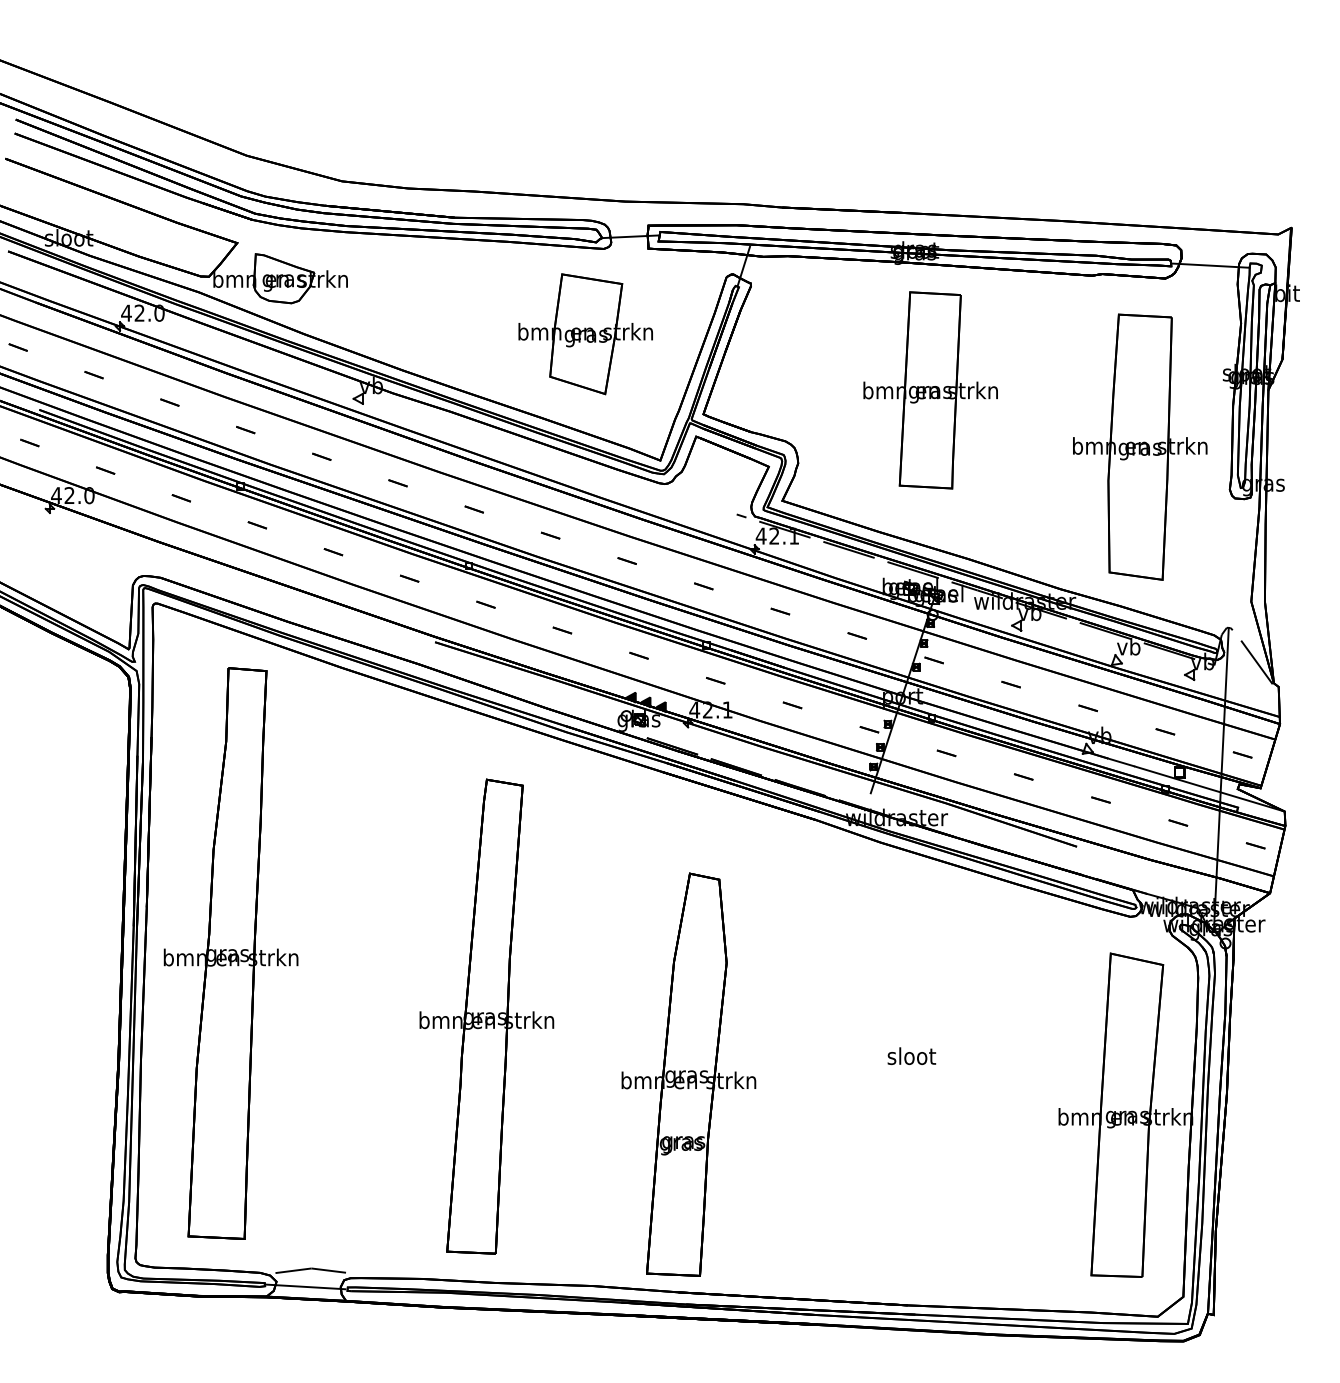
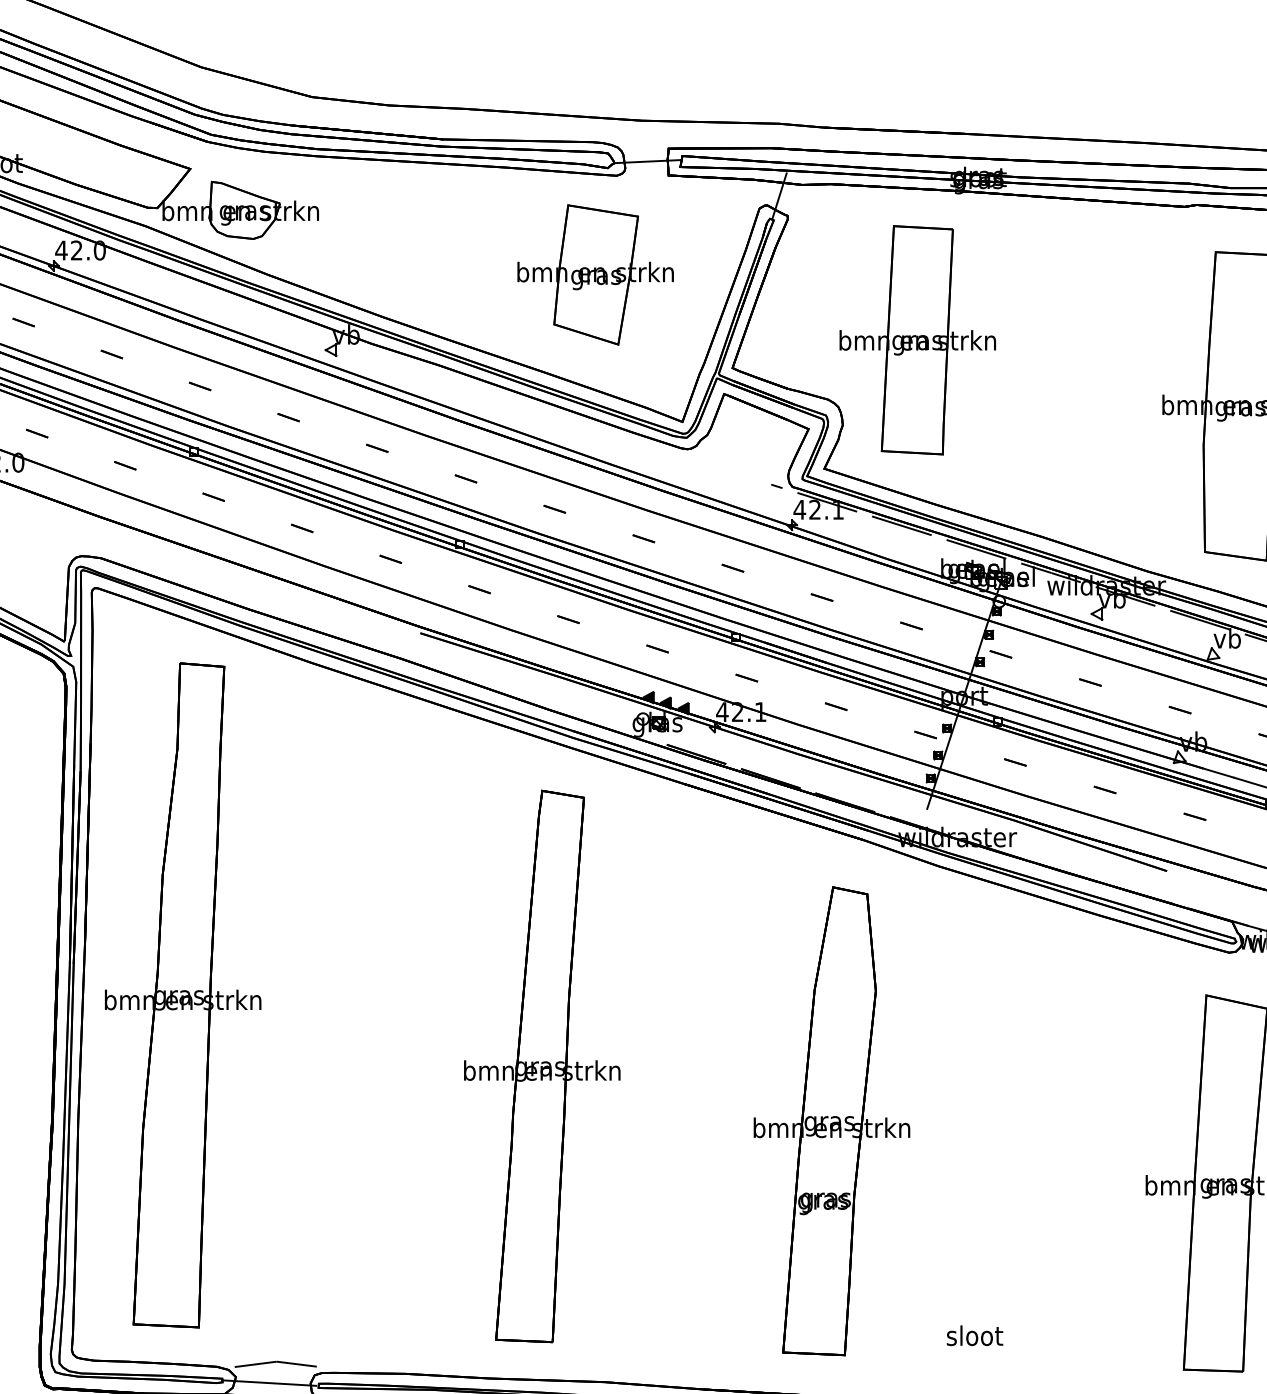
part: (930, 390) -> (917, 340), moved
part: (486, 1016) -> (541, 1066), moved
text: (911, 1055) -> (974, 1334), moved
part: (688, 1074) -> (831, 1120), moved

